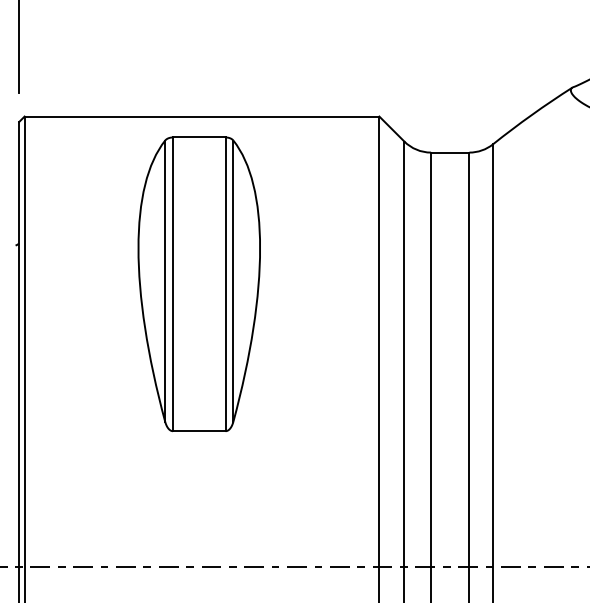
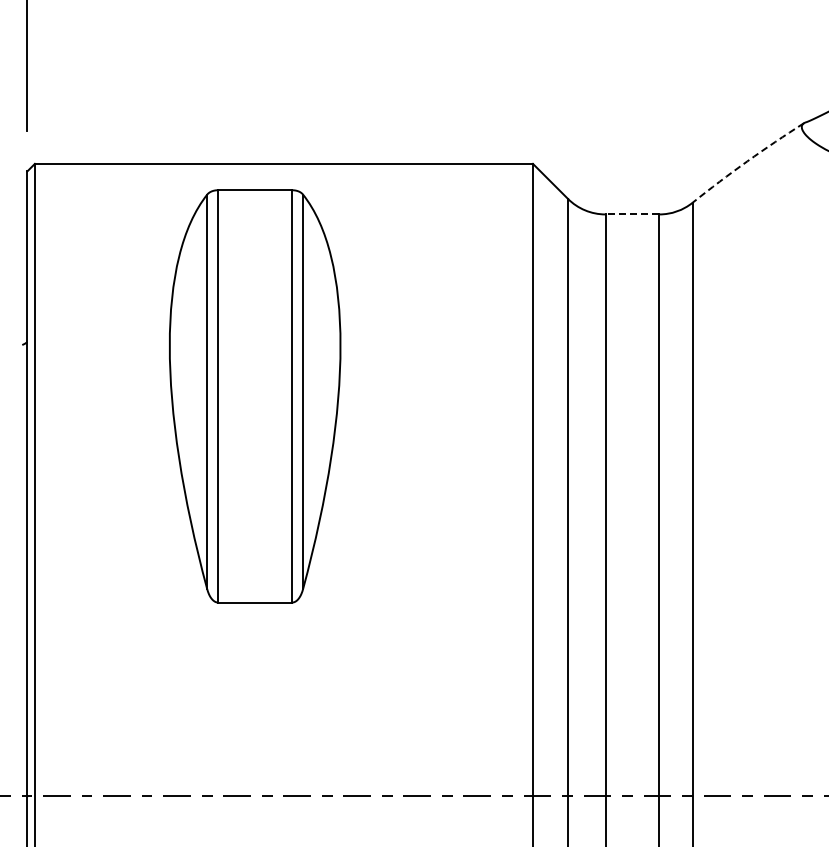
arc: (532, 114) -> (747, 161), solid -> dashed
line: (450, 152) -> (632, 214), solid -> dashed
part: (199, 284) -> (255, 396), moved

